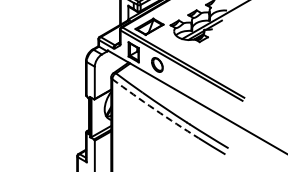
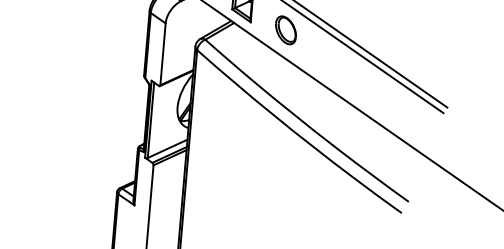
arc: (154, 109) -> (273, 115), dashed -> solid

